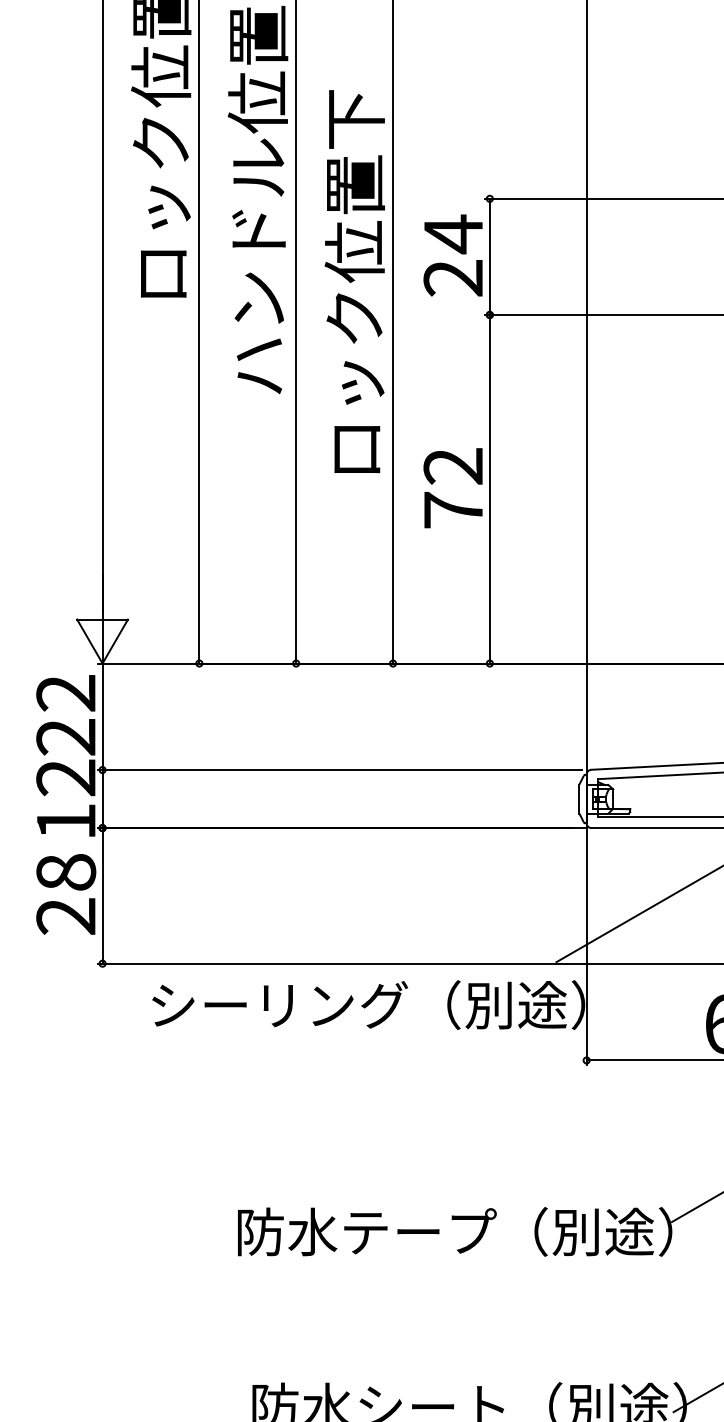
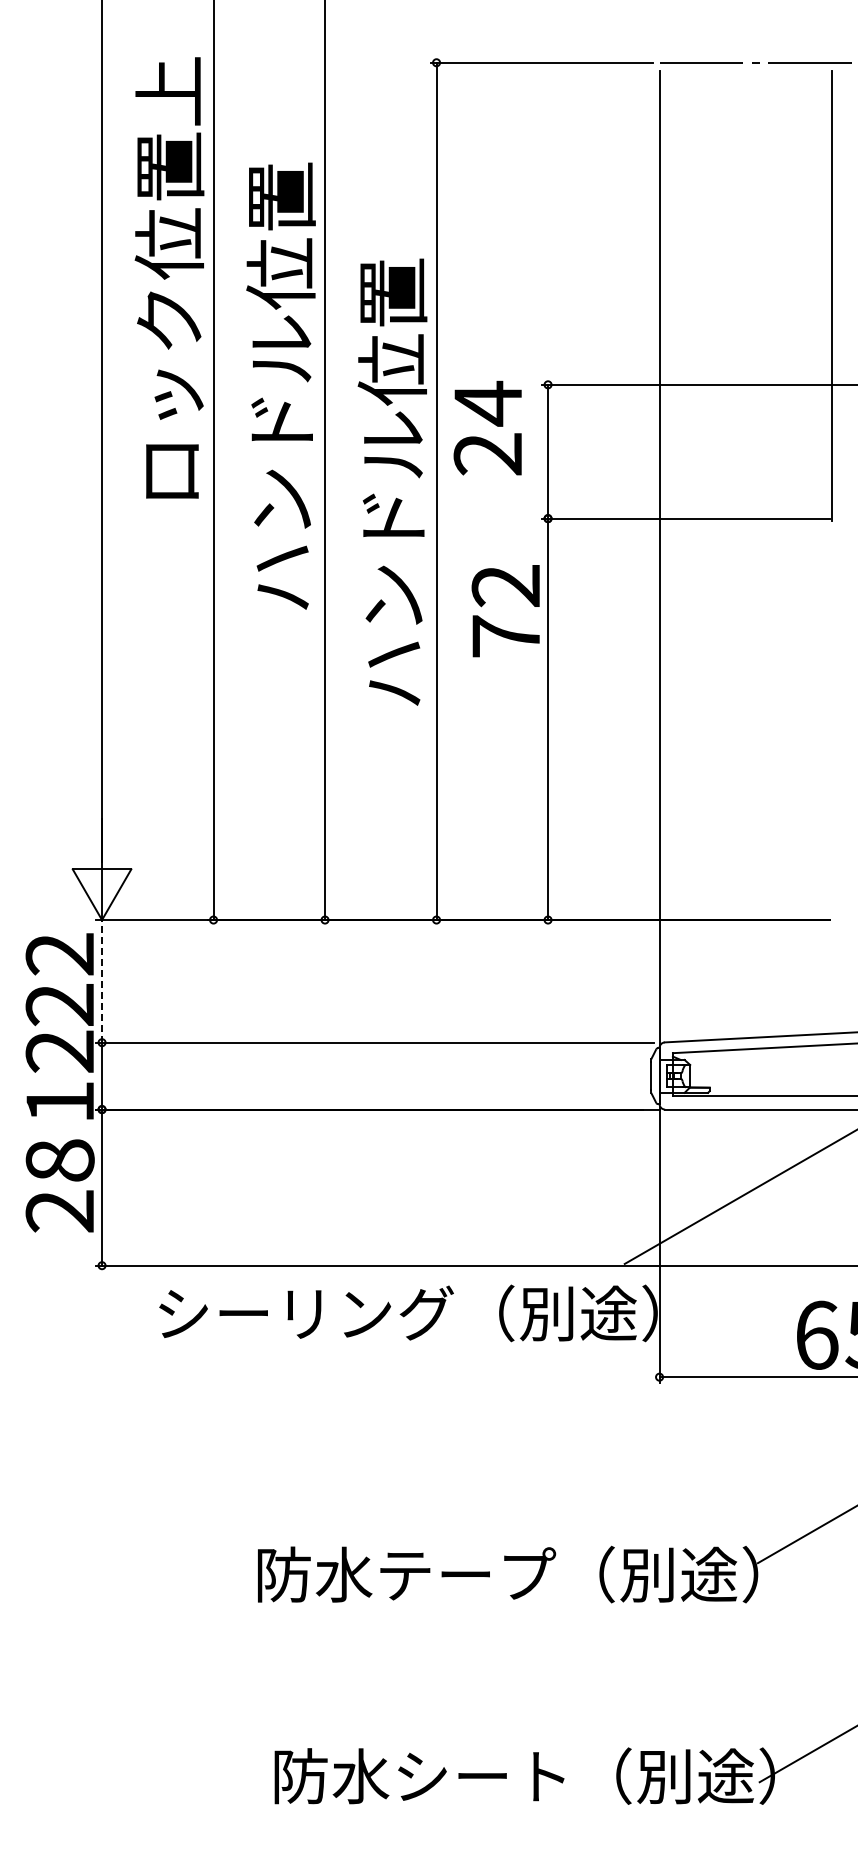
text: (452, 254) -> (487, 427), moved
text: (354, 282) -> (392, 481), ロック位置下 -> ハンドル位置
text: (452, 488) -> (505, 611), moved
line: (102, 716) -> (102, 980), solid -> dashed

